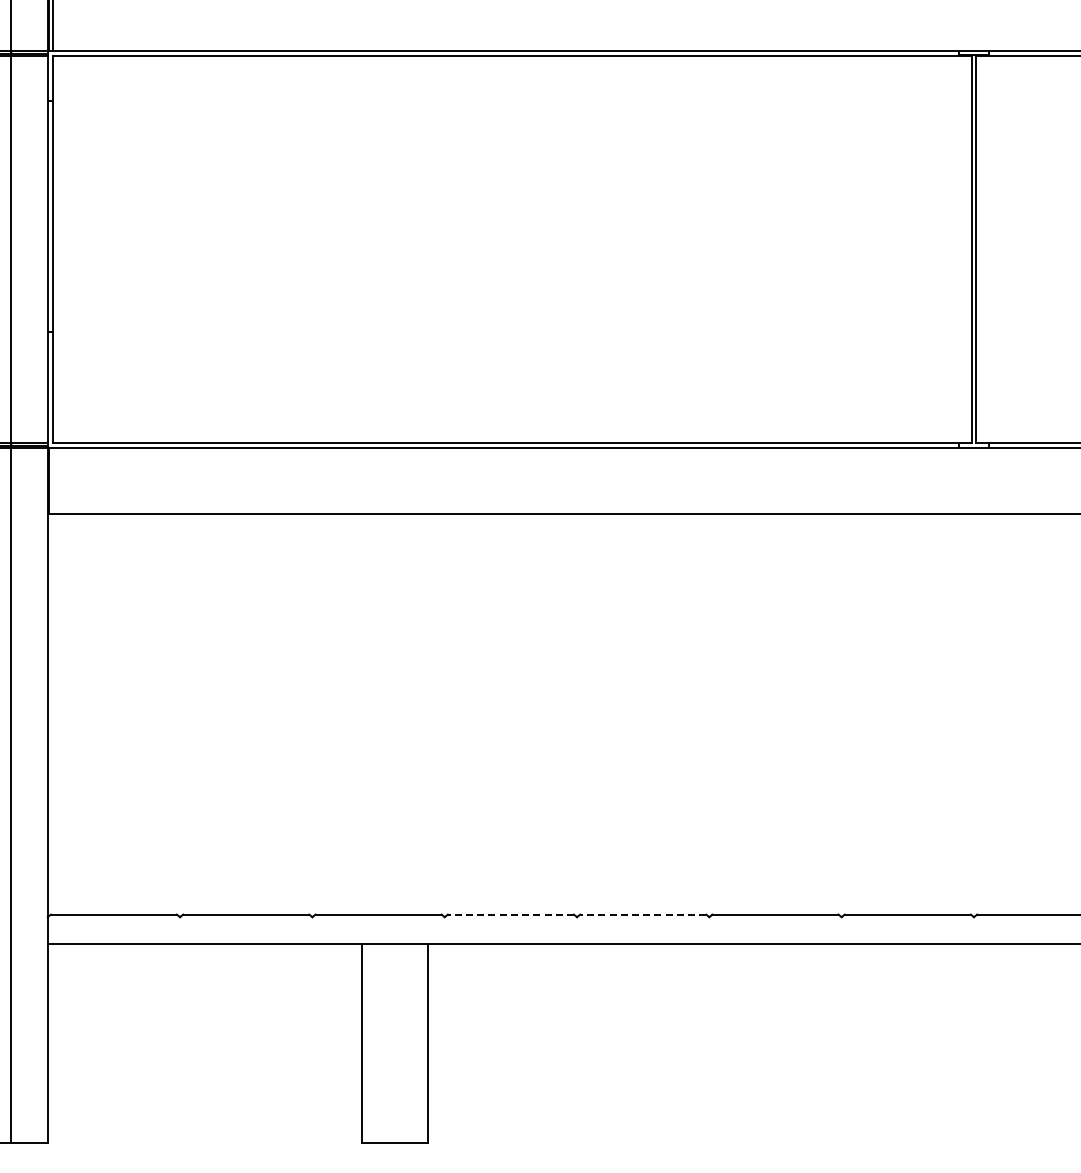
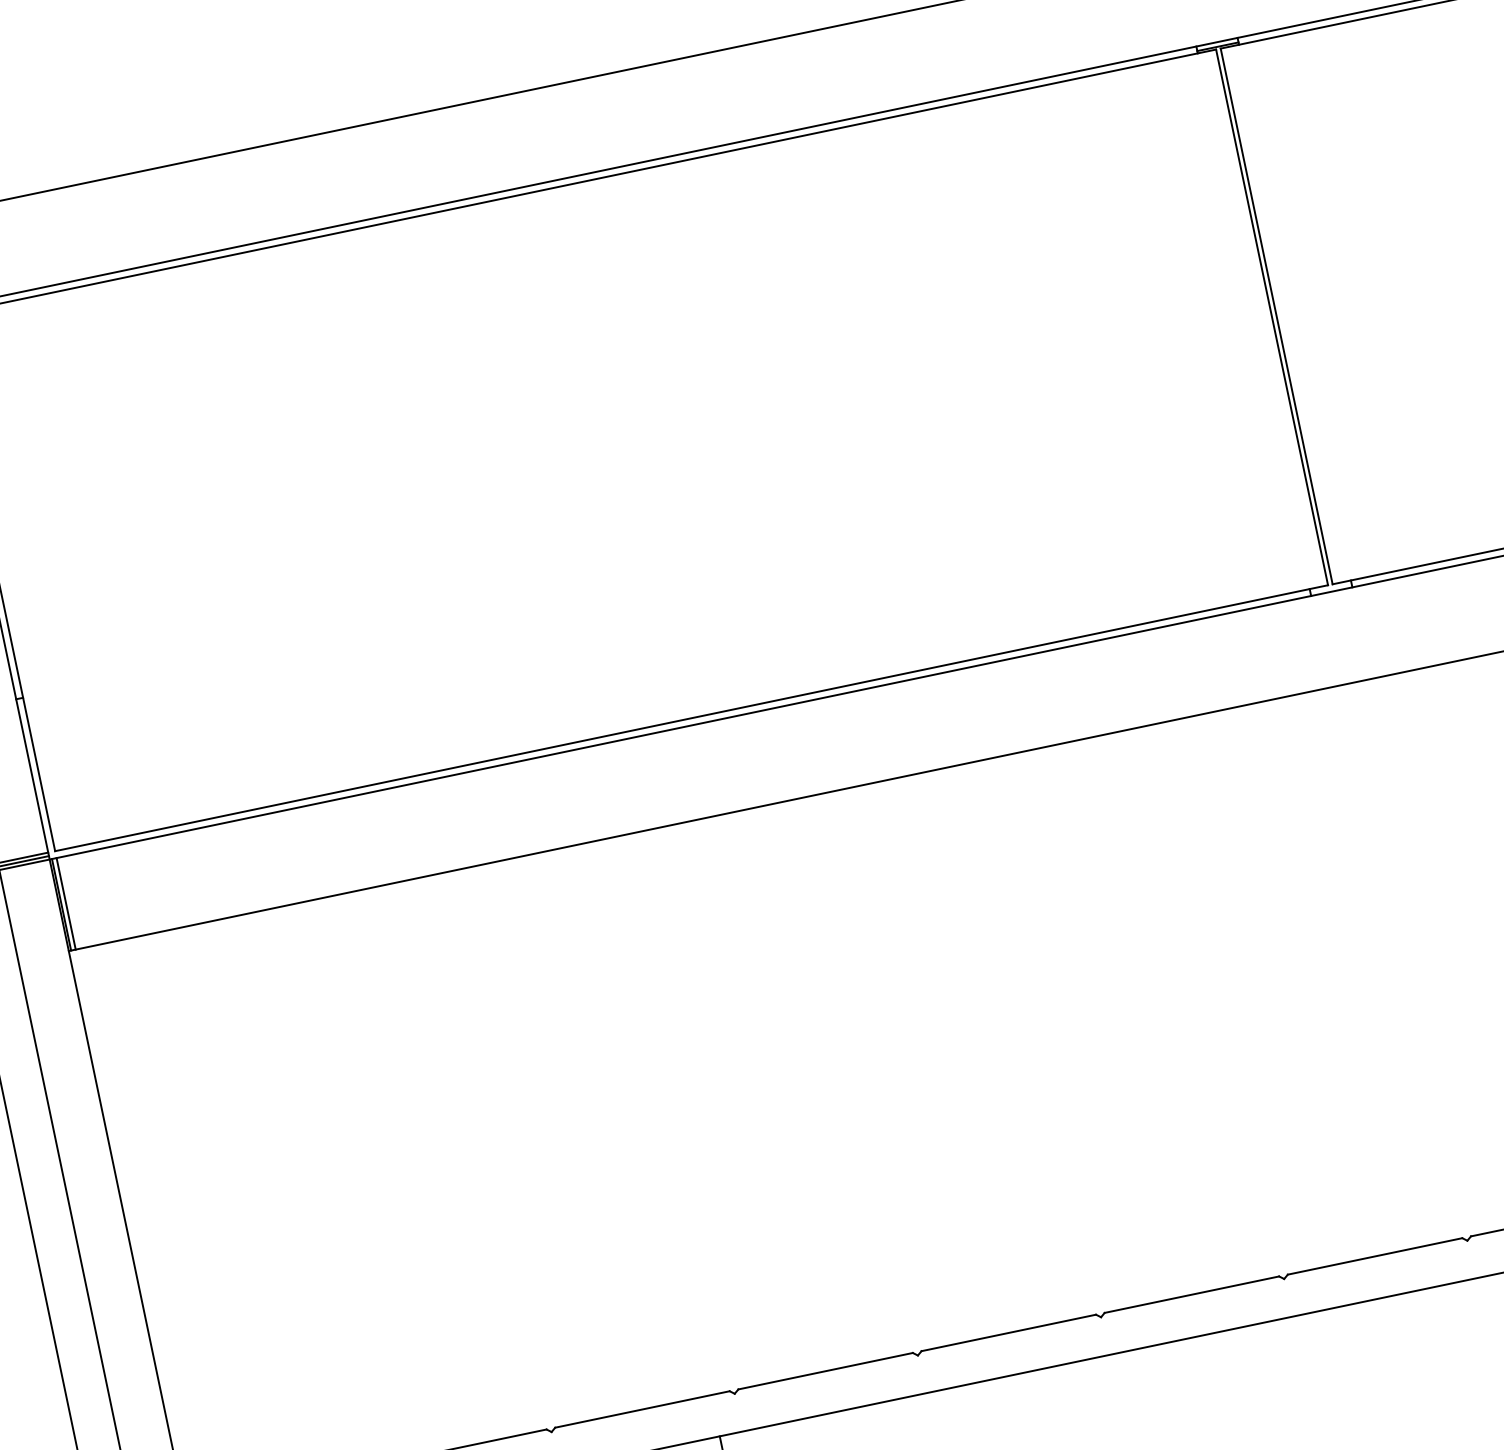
line: (52, 481) -> (65, 904), added
line: (510, 914) -> (825, 1371), dashed -> solid
line: (642, 914) -> (1007, 1332), dashed -> solid

